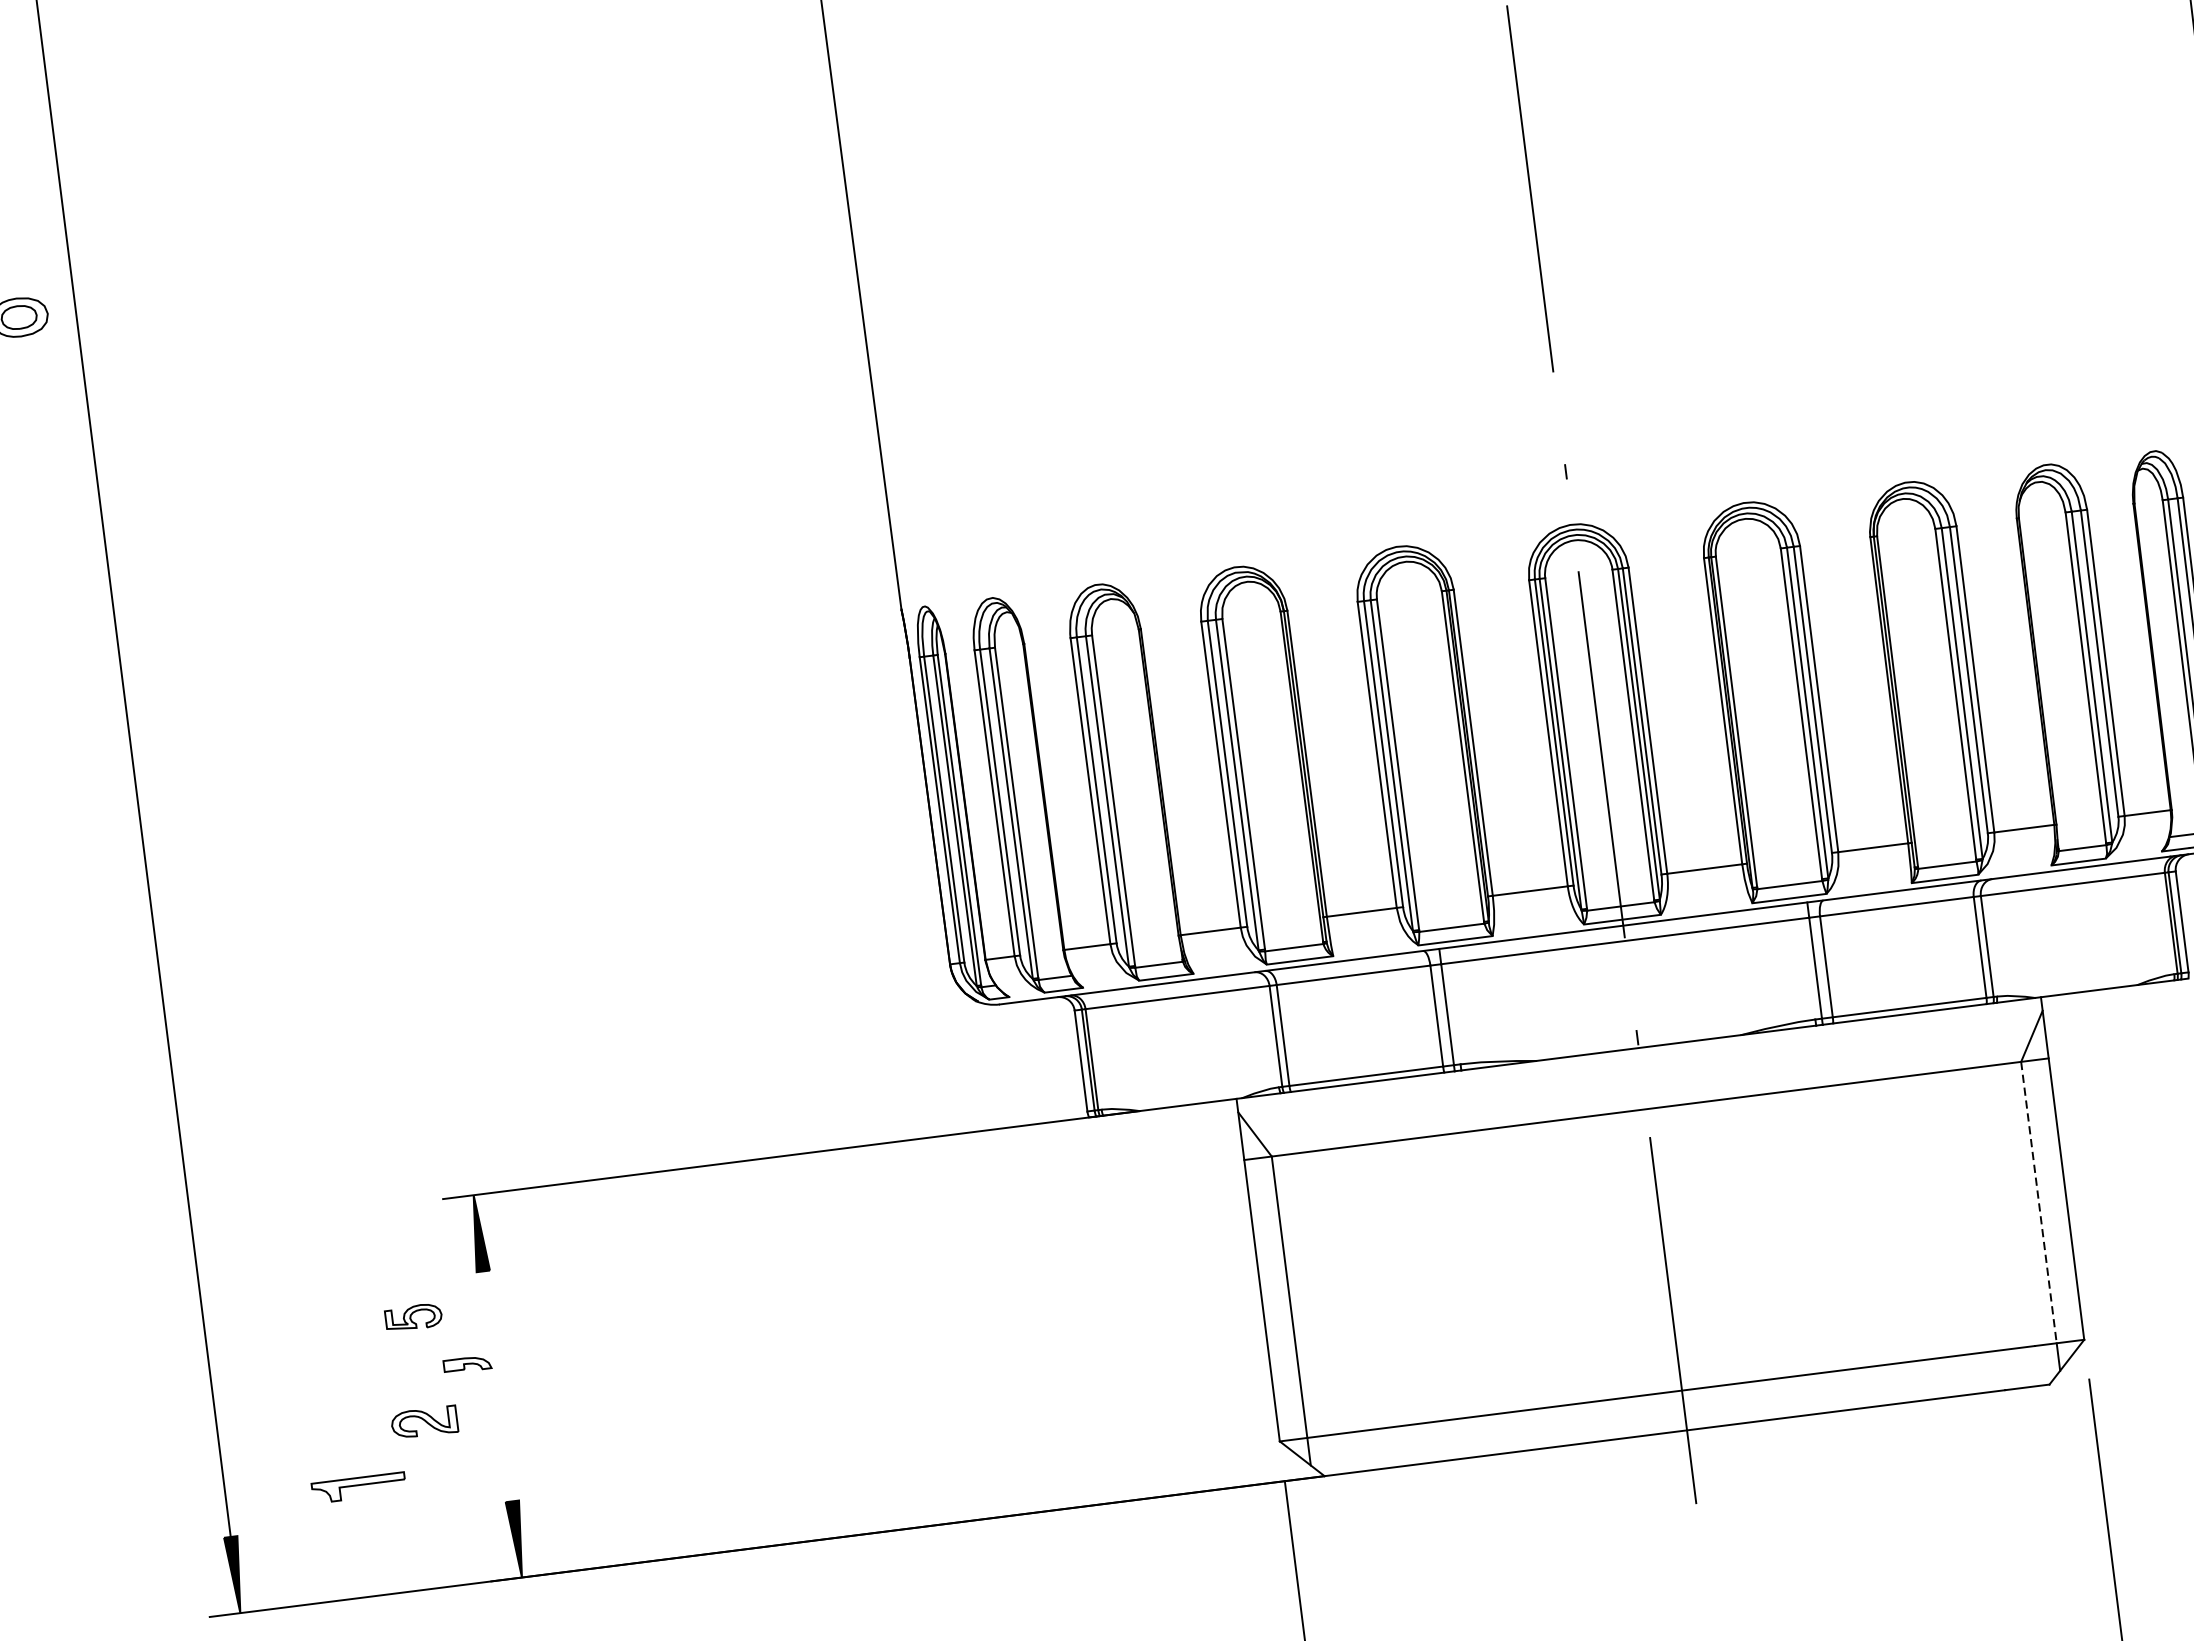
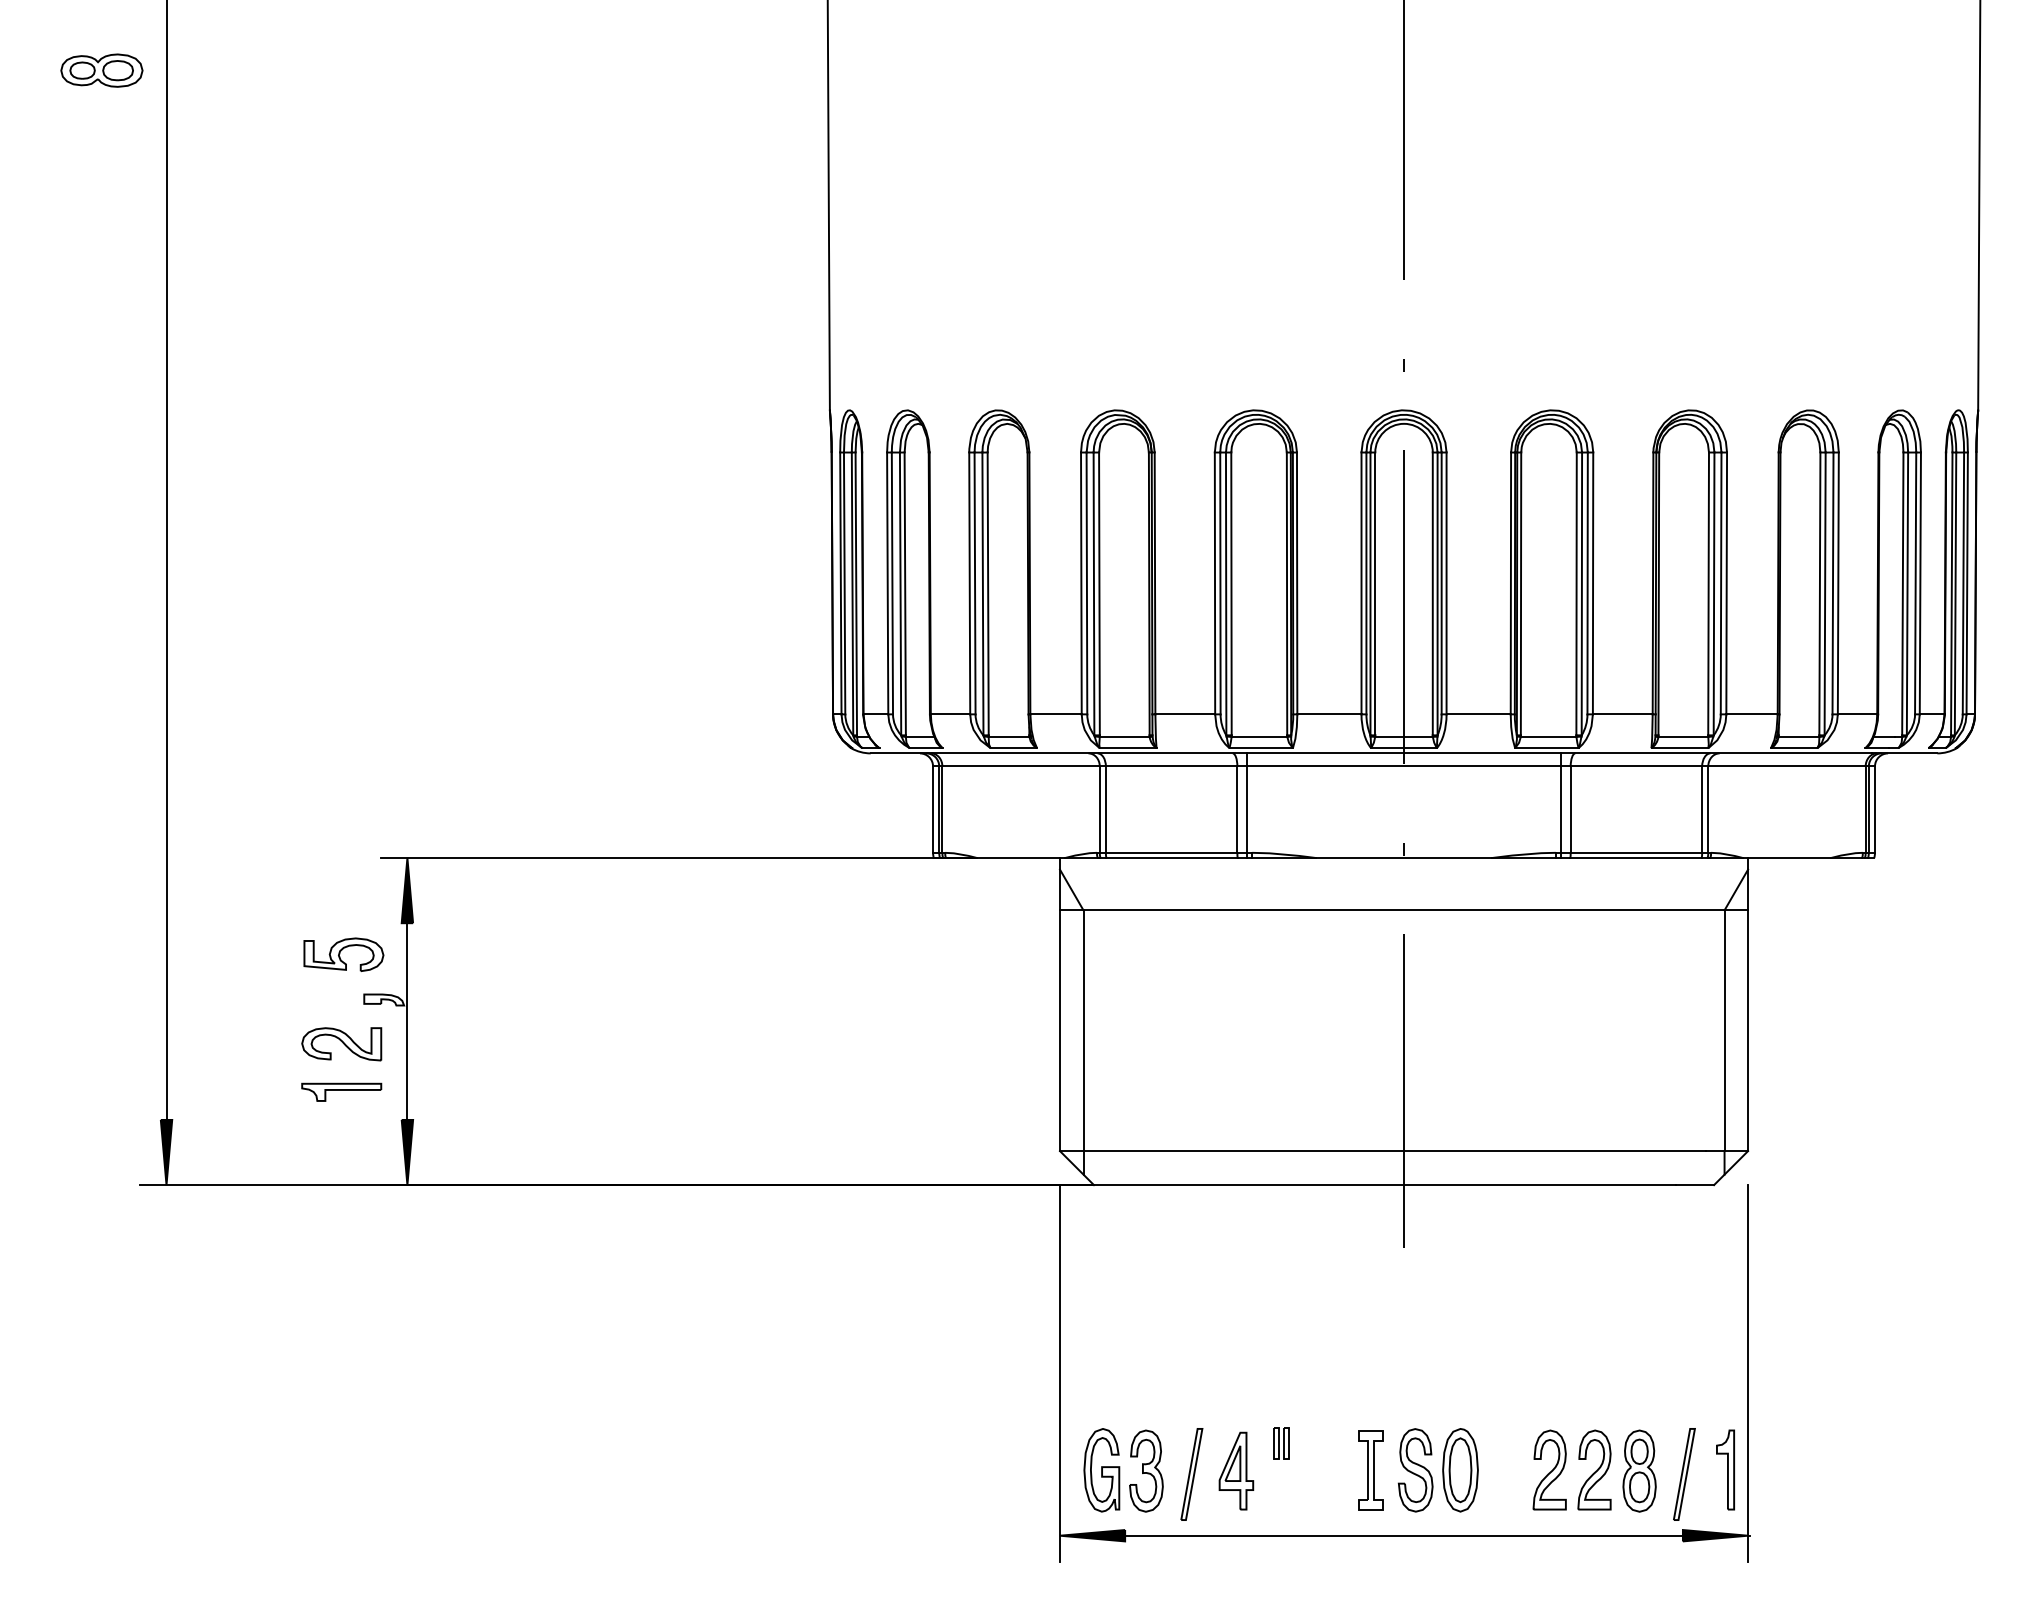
line: (2038, 1203) -> (1724, 1031), dashed -> solid
part: (413, 1317) -> (343, 954), size x1.67
line: (497, 1386) -> (407, 1021), added
part: (424, 1422) -> (341, 1044), size x1.43
part: (358, 1487) -> (341, 1091), moved

